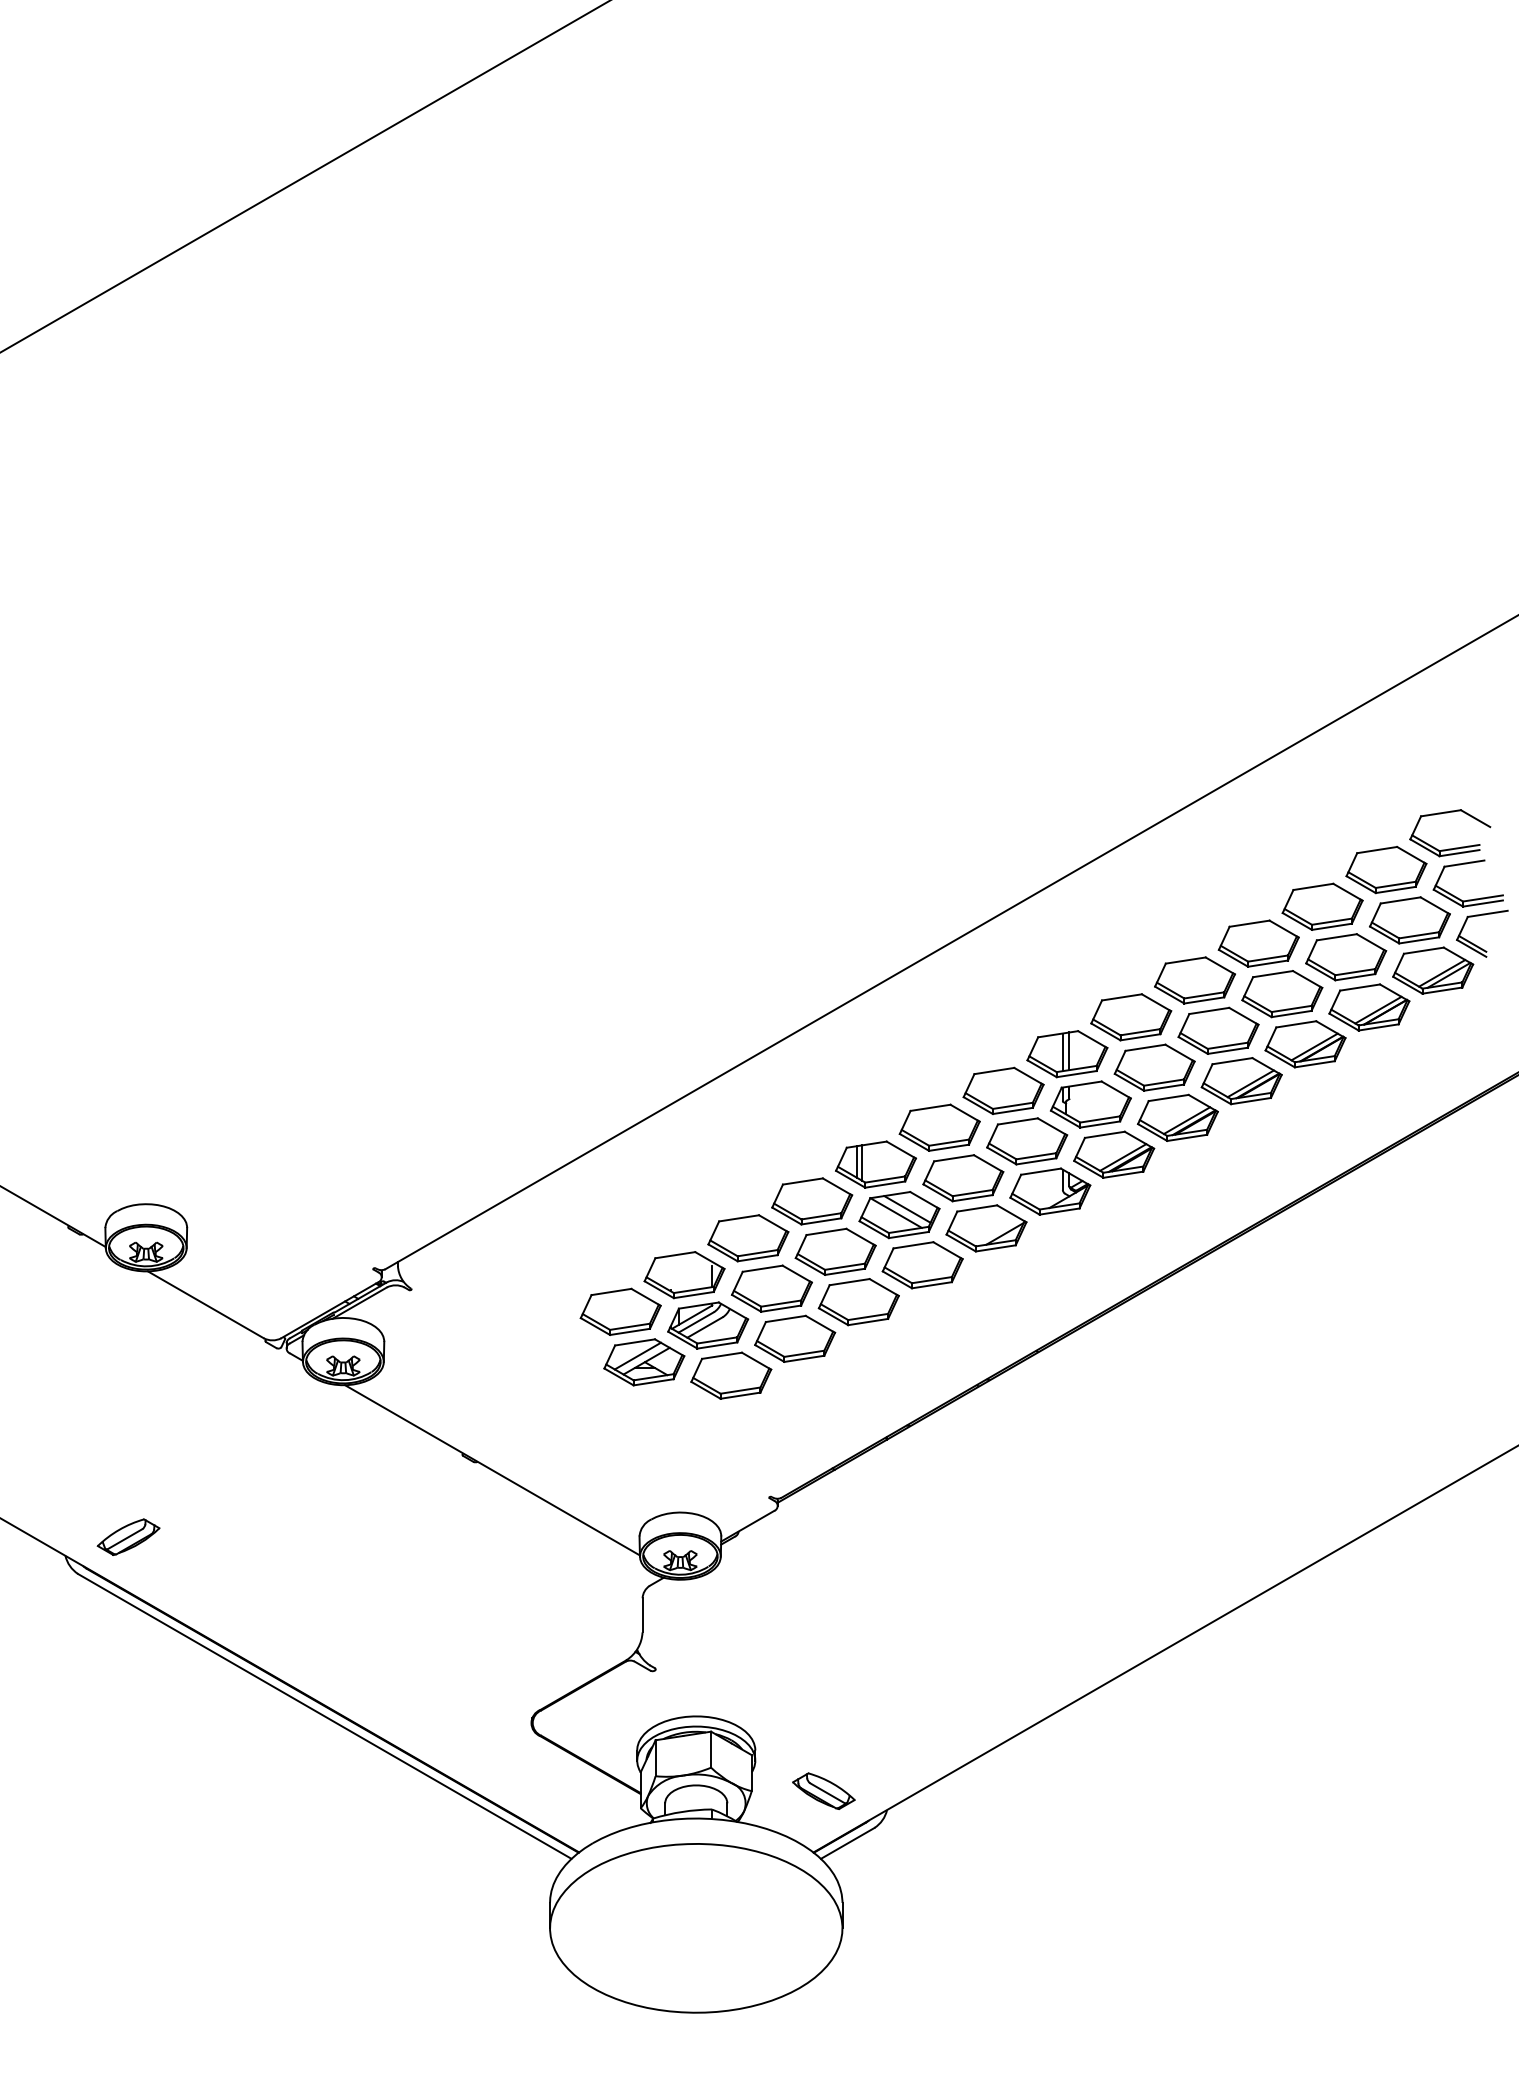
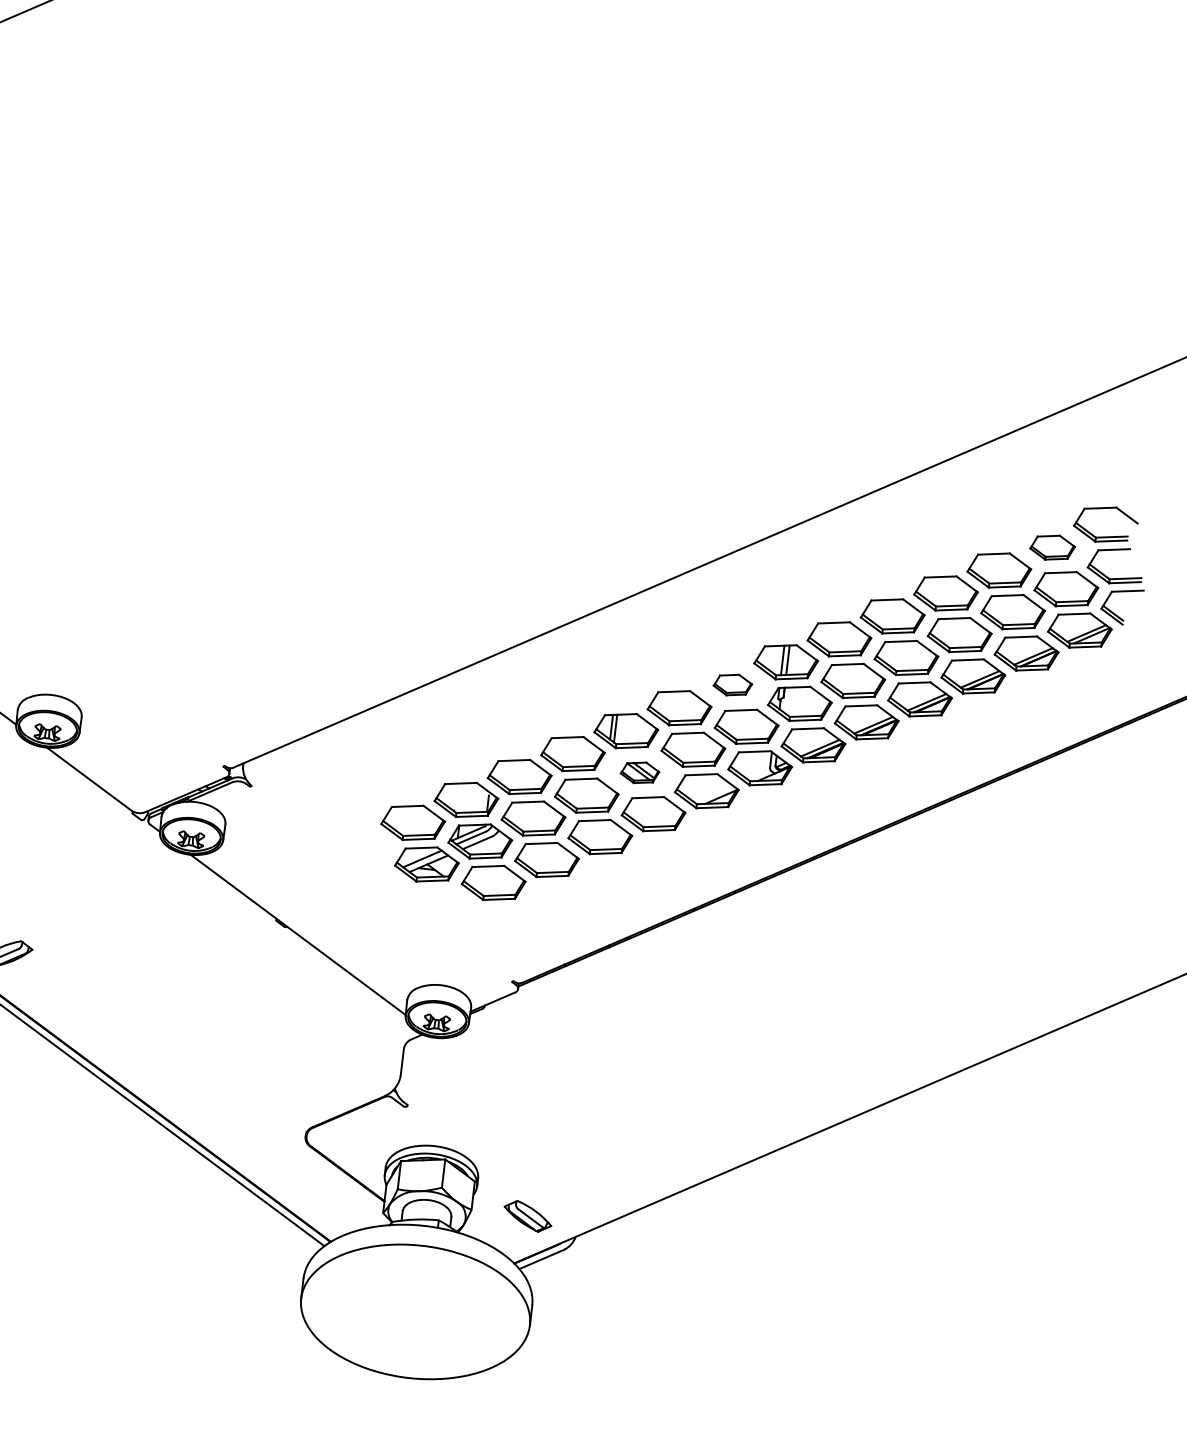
part: (1386, 870) -> (1052, 547), size x0.7
part: (1003, 1090) -> (732, 684), size x0.6
part: (899, 1215) -> (640, 773), size x0.6

